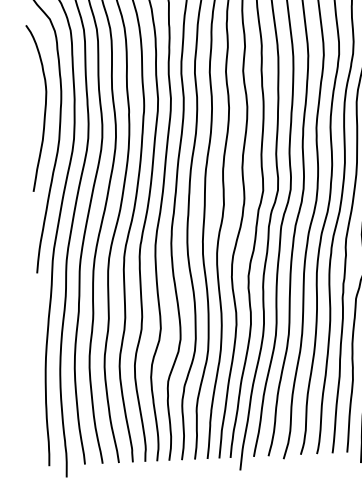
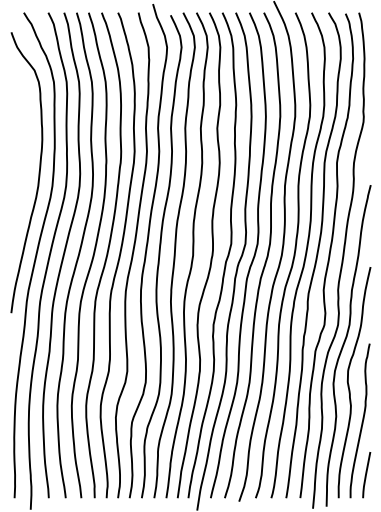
curve: (44, 107) -> (25, 154), removed

